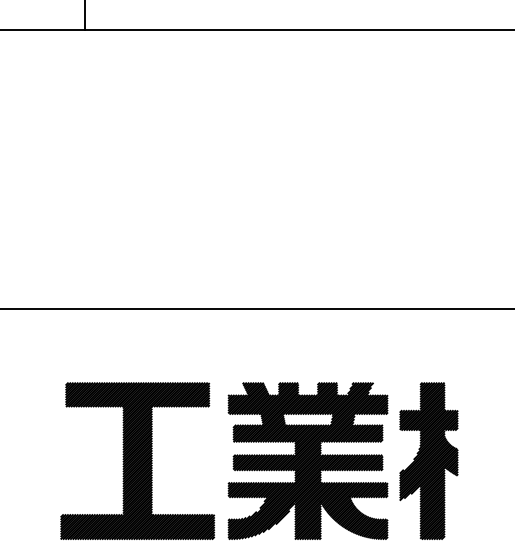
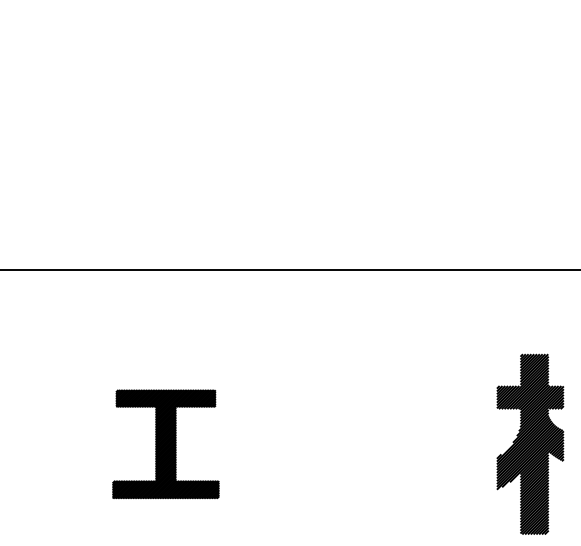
part: (137, 460) -> (165, 443), size x0.6
part: (307, 460) -> (360, 443), removed
part: (428, 460) -> (529, 443), moved

